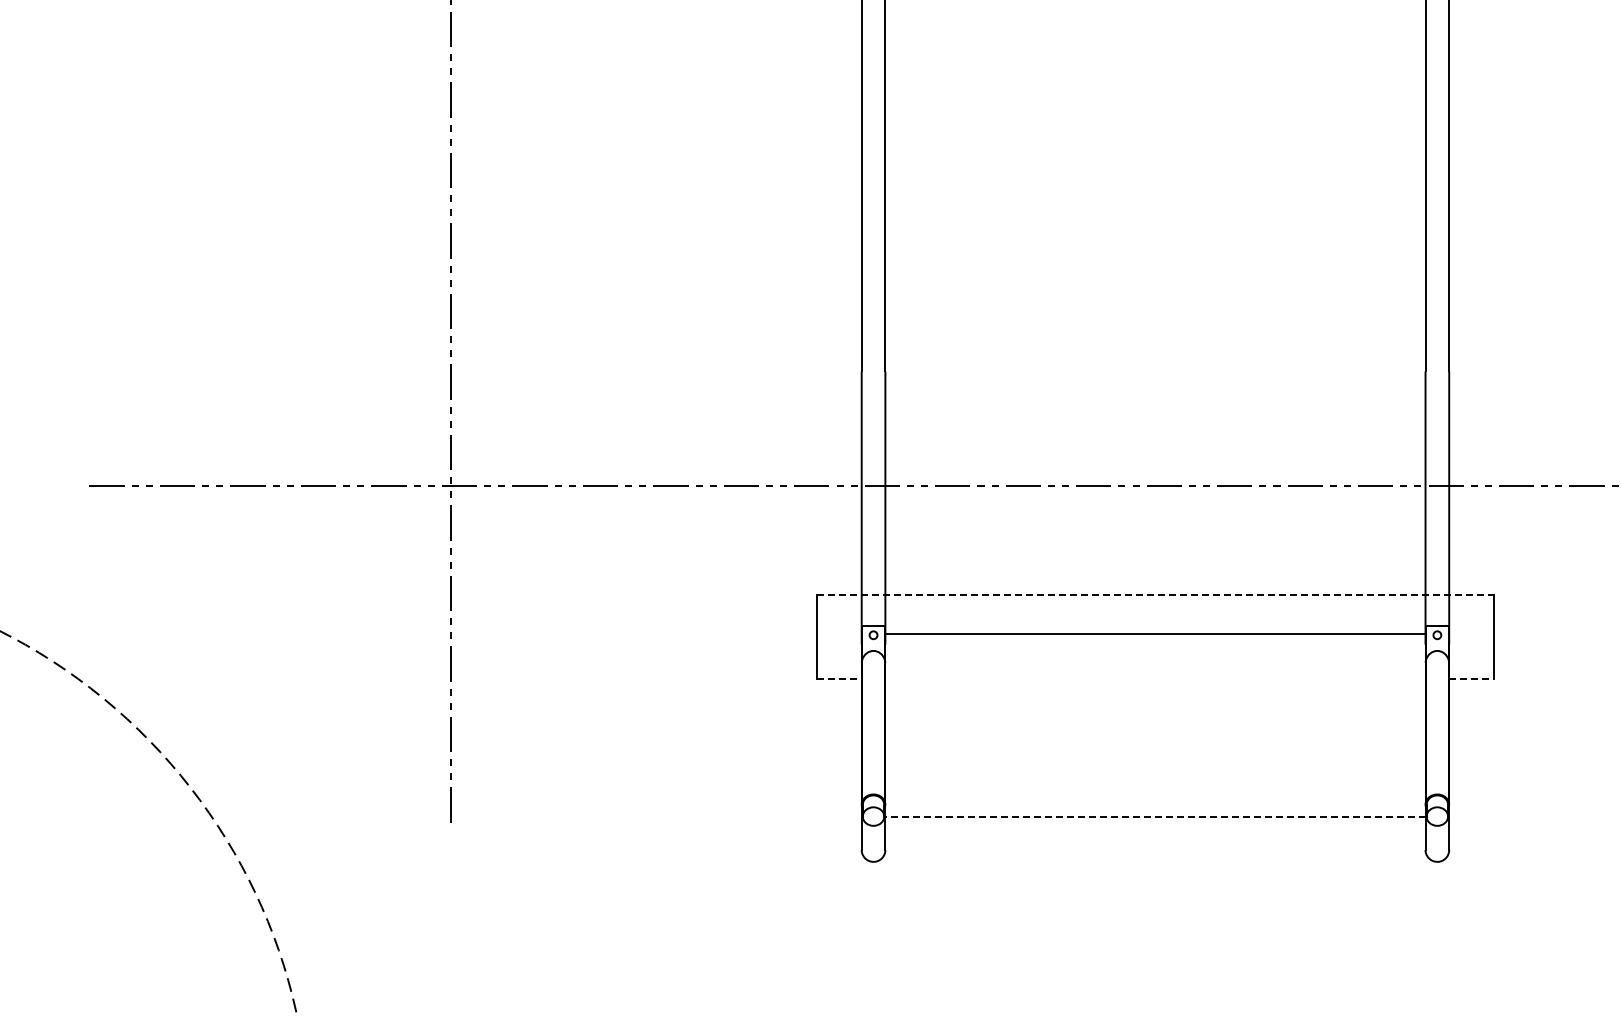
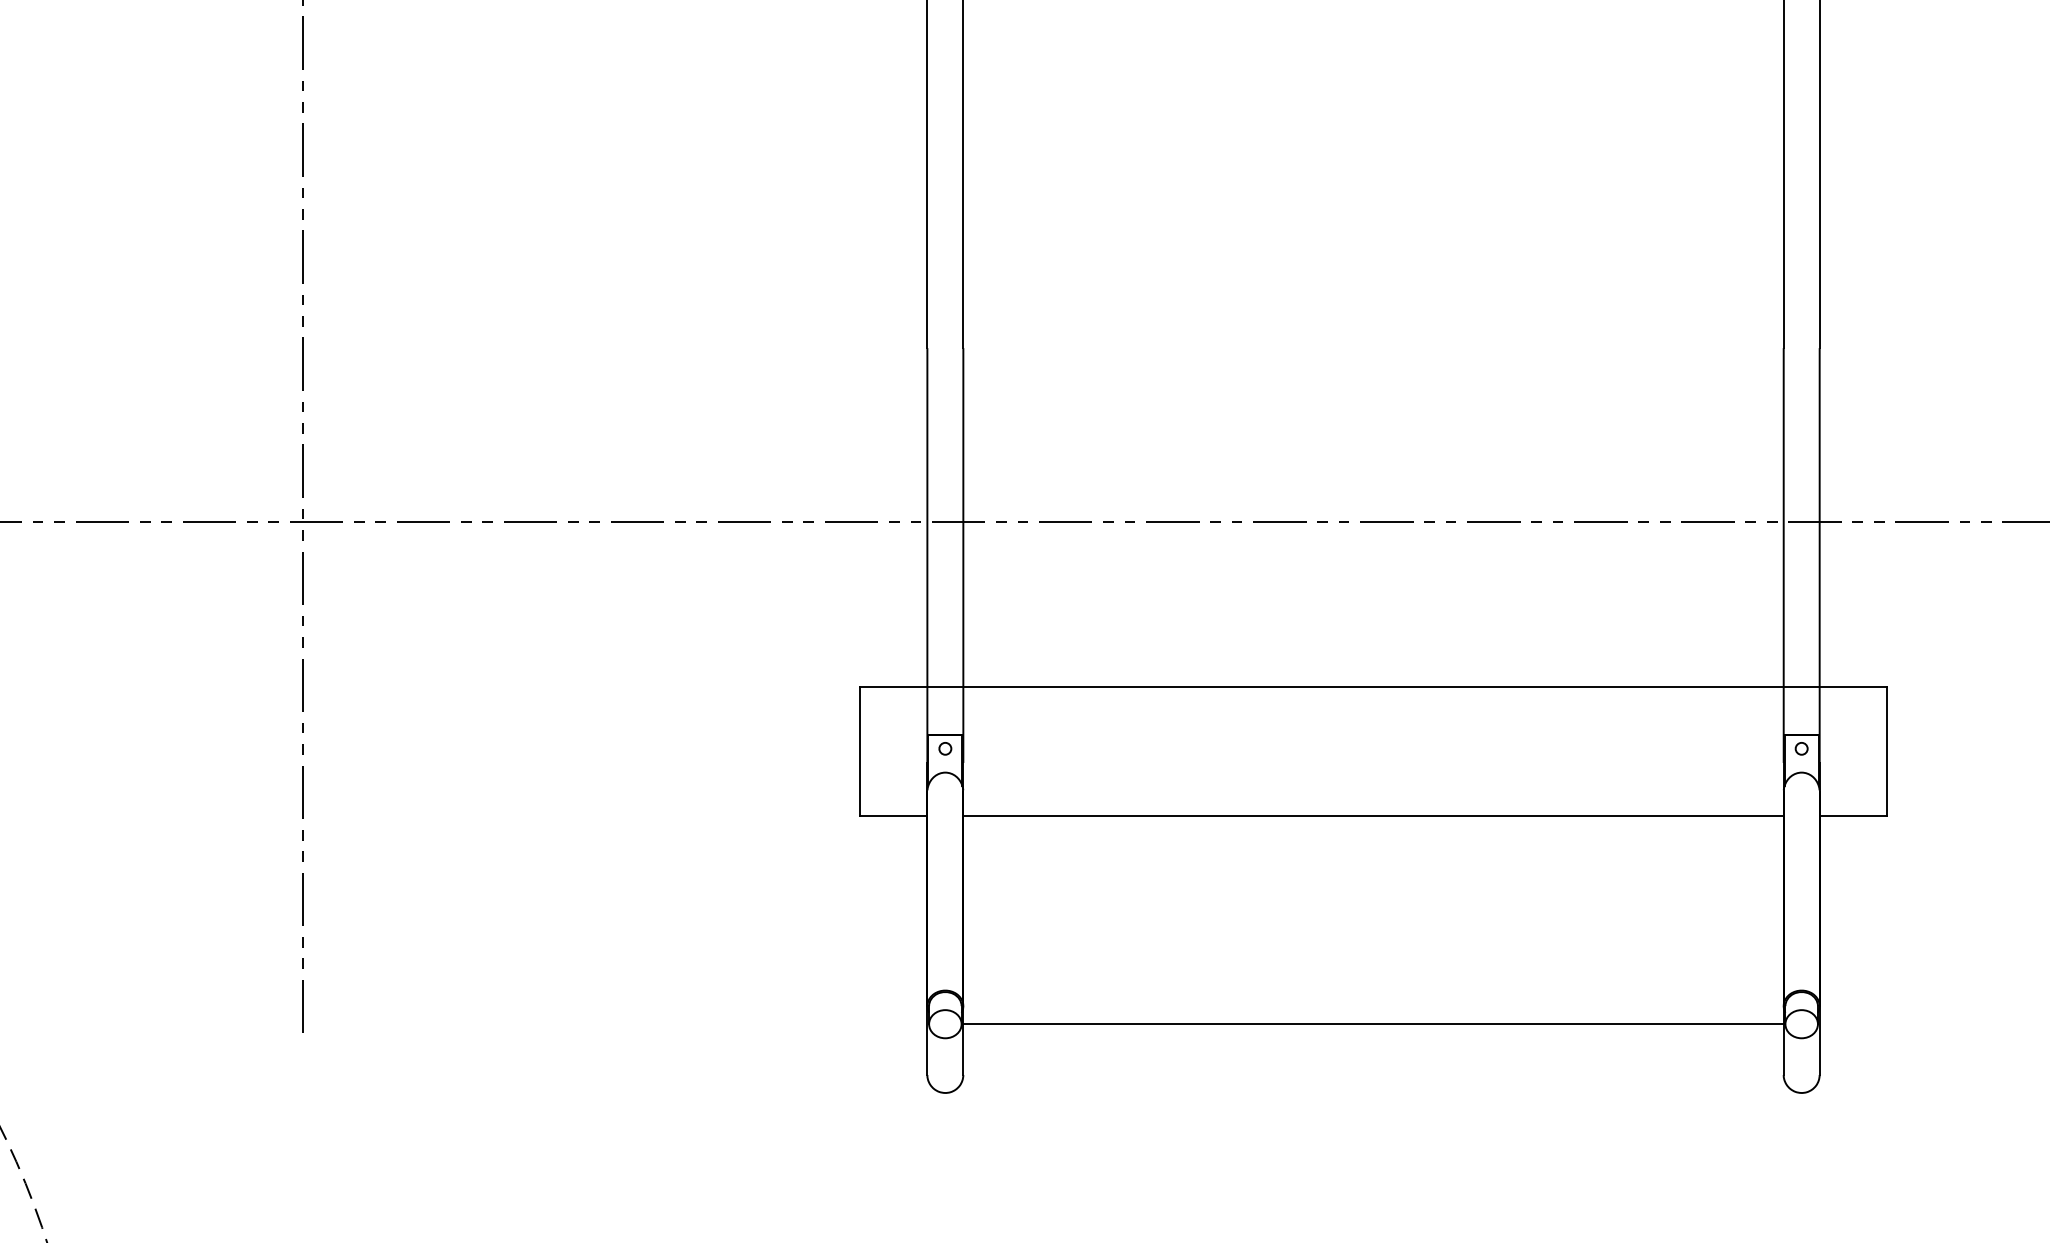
line: (1155, 594) -> (1373, 686), dashed -> solid
line: (1155, 634) -> (1373, 815), moved
line: (839, 679) -> (893, 815), dashed -> solid
line: (1471, 679) -> (1853, 815), dashed -> solid
line: (1154, 816) -> (1372, 1024), dashed -> solid

